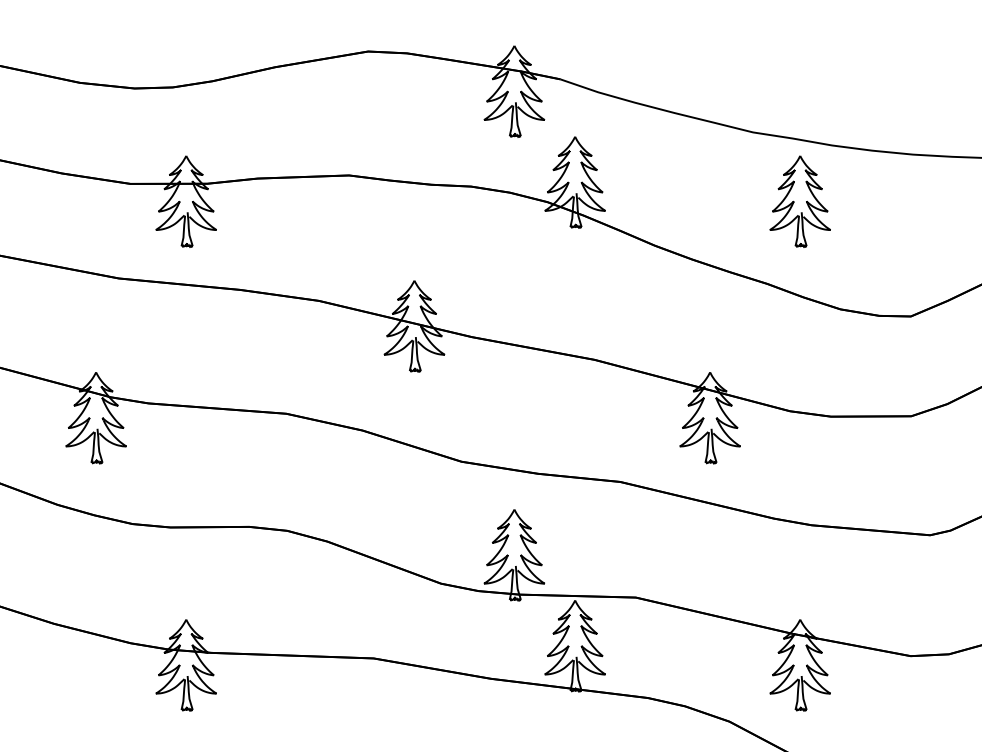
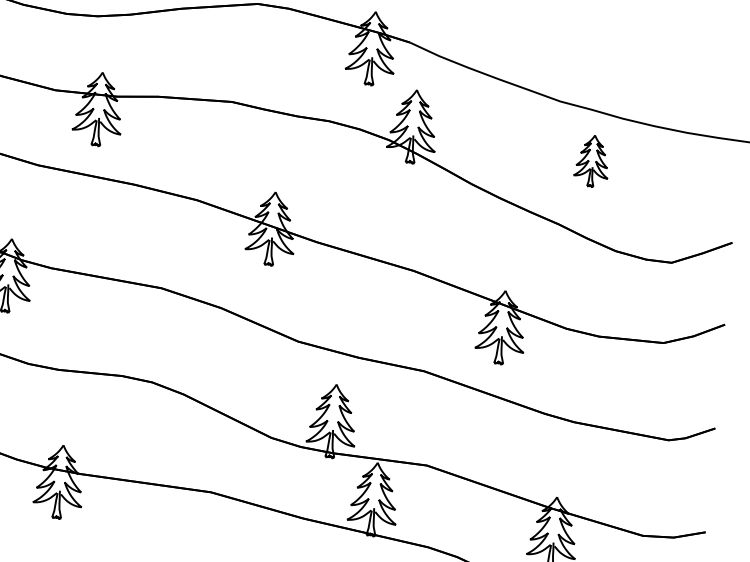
part: (799, 201) -> (591, 160), size x0.7

